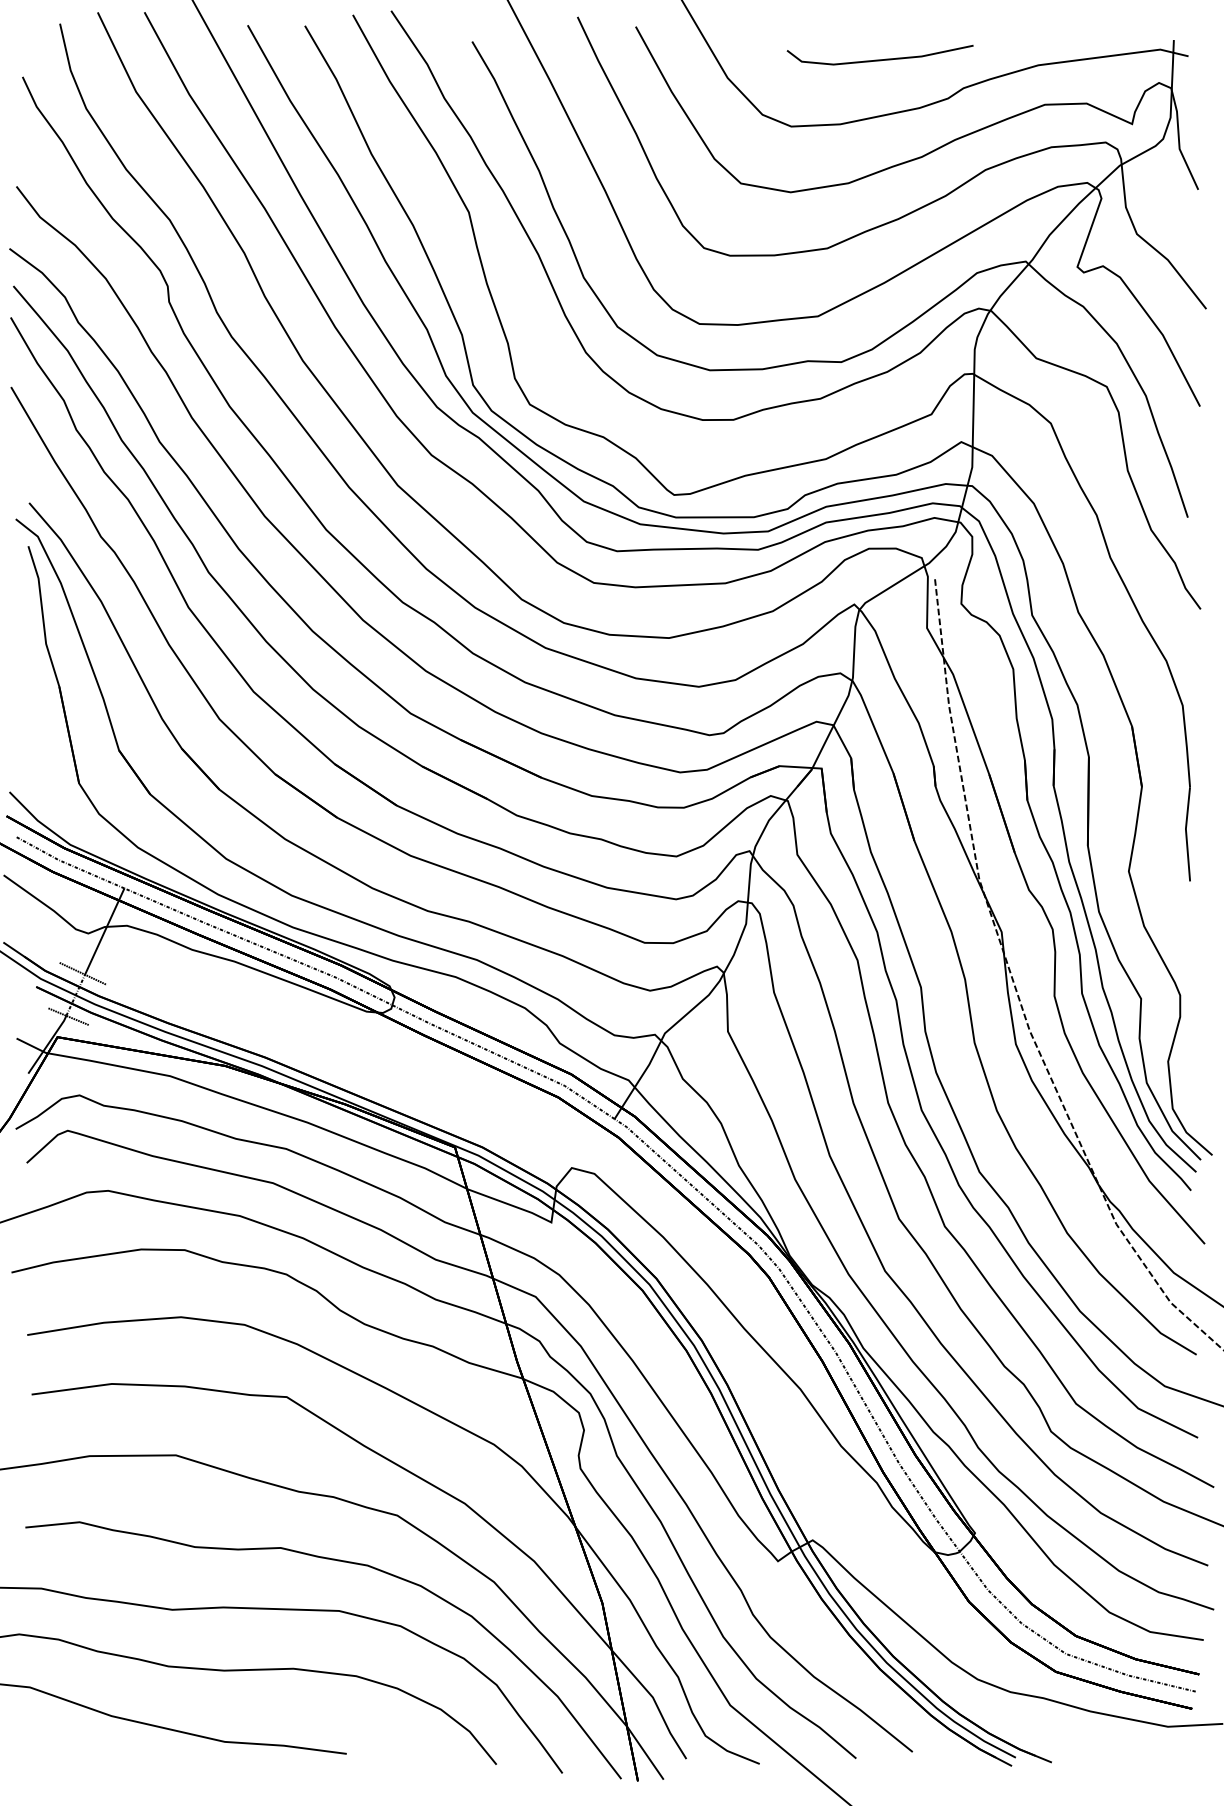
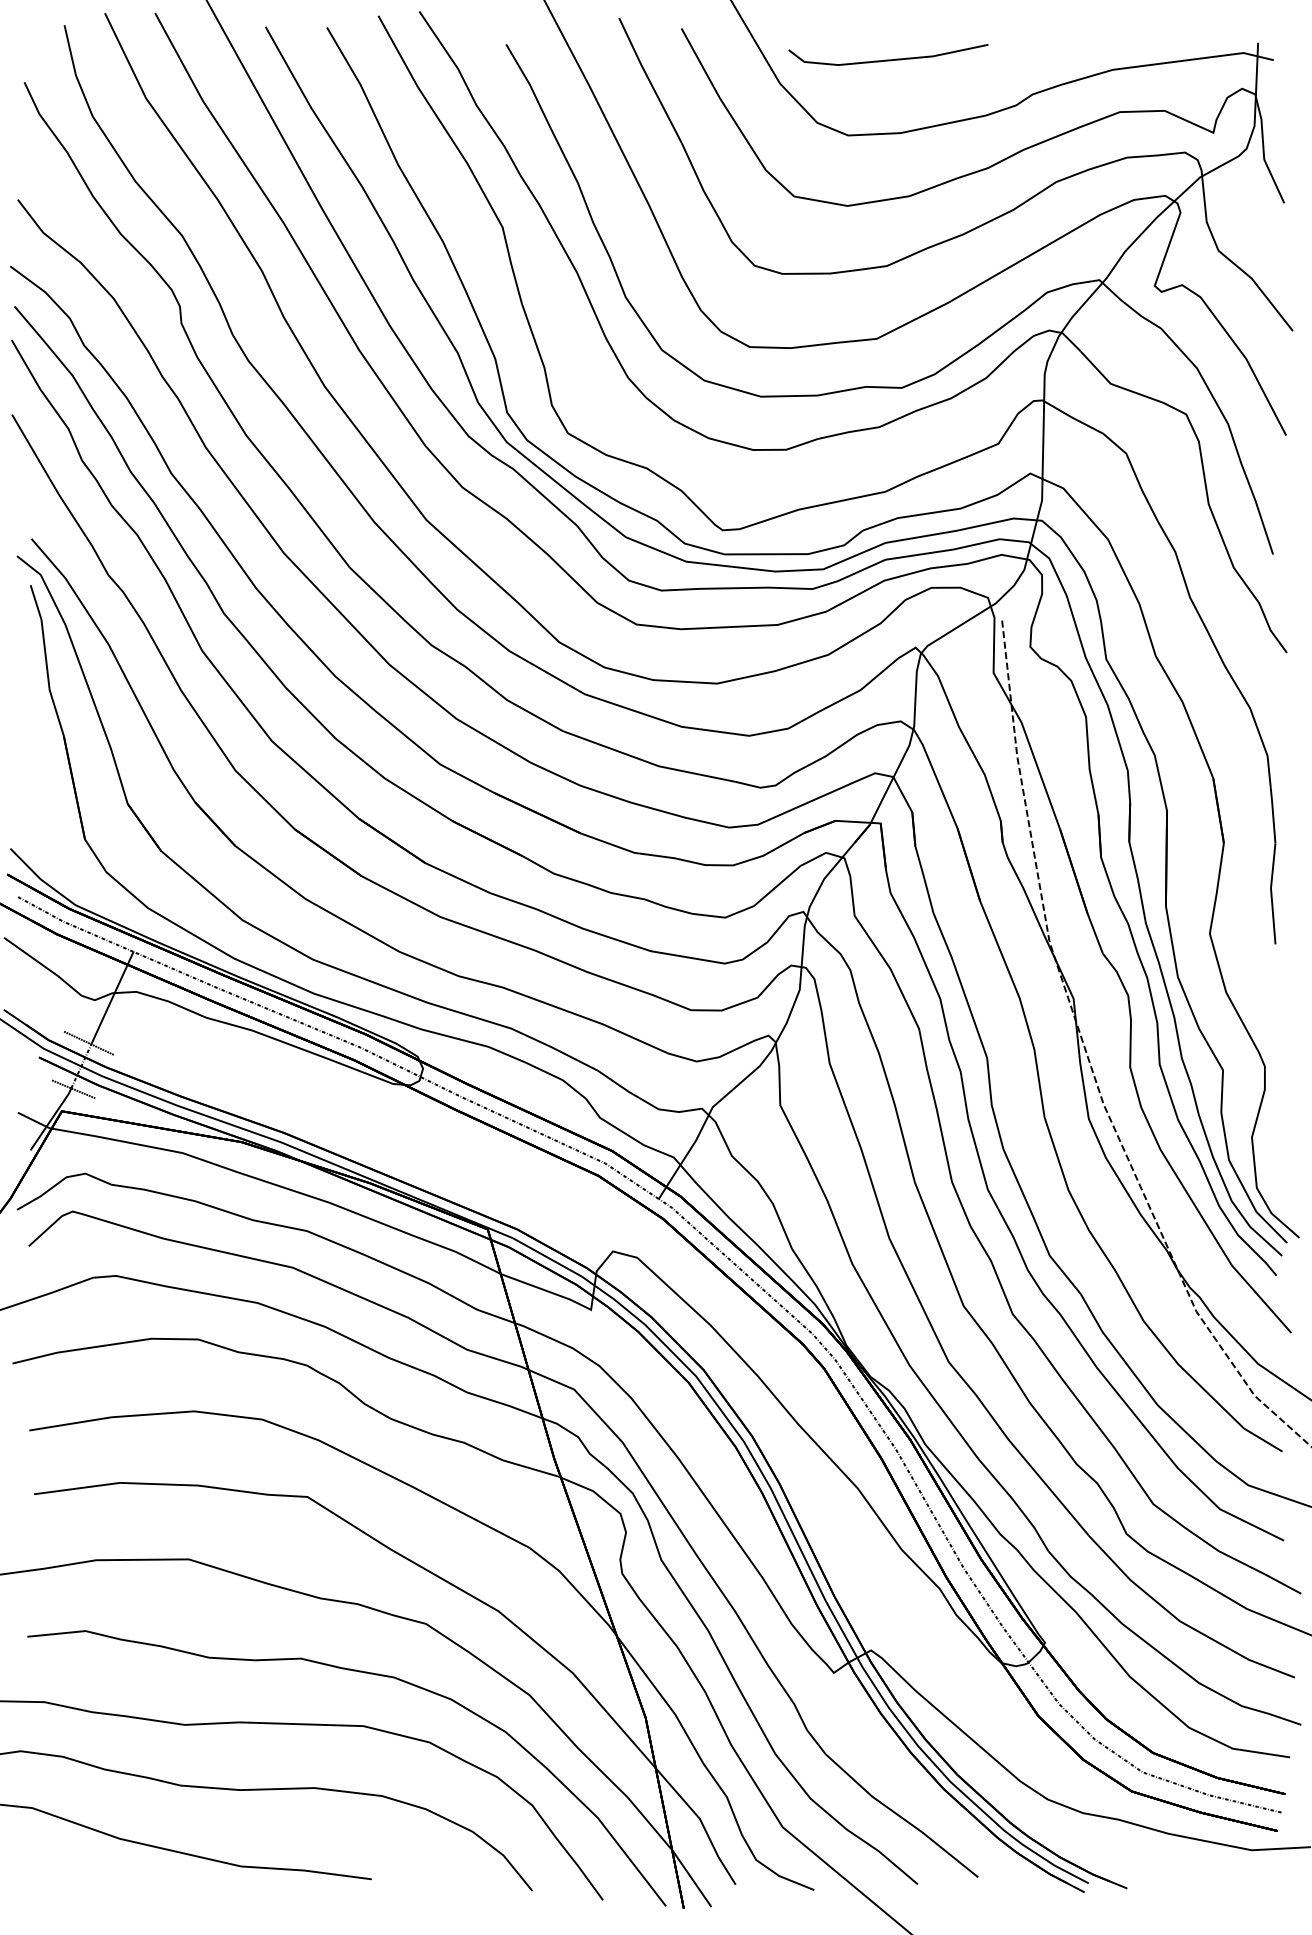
part: (880, 54) -> (888, 54), moved

